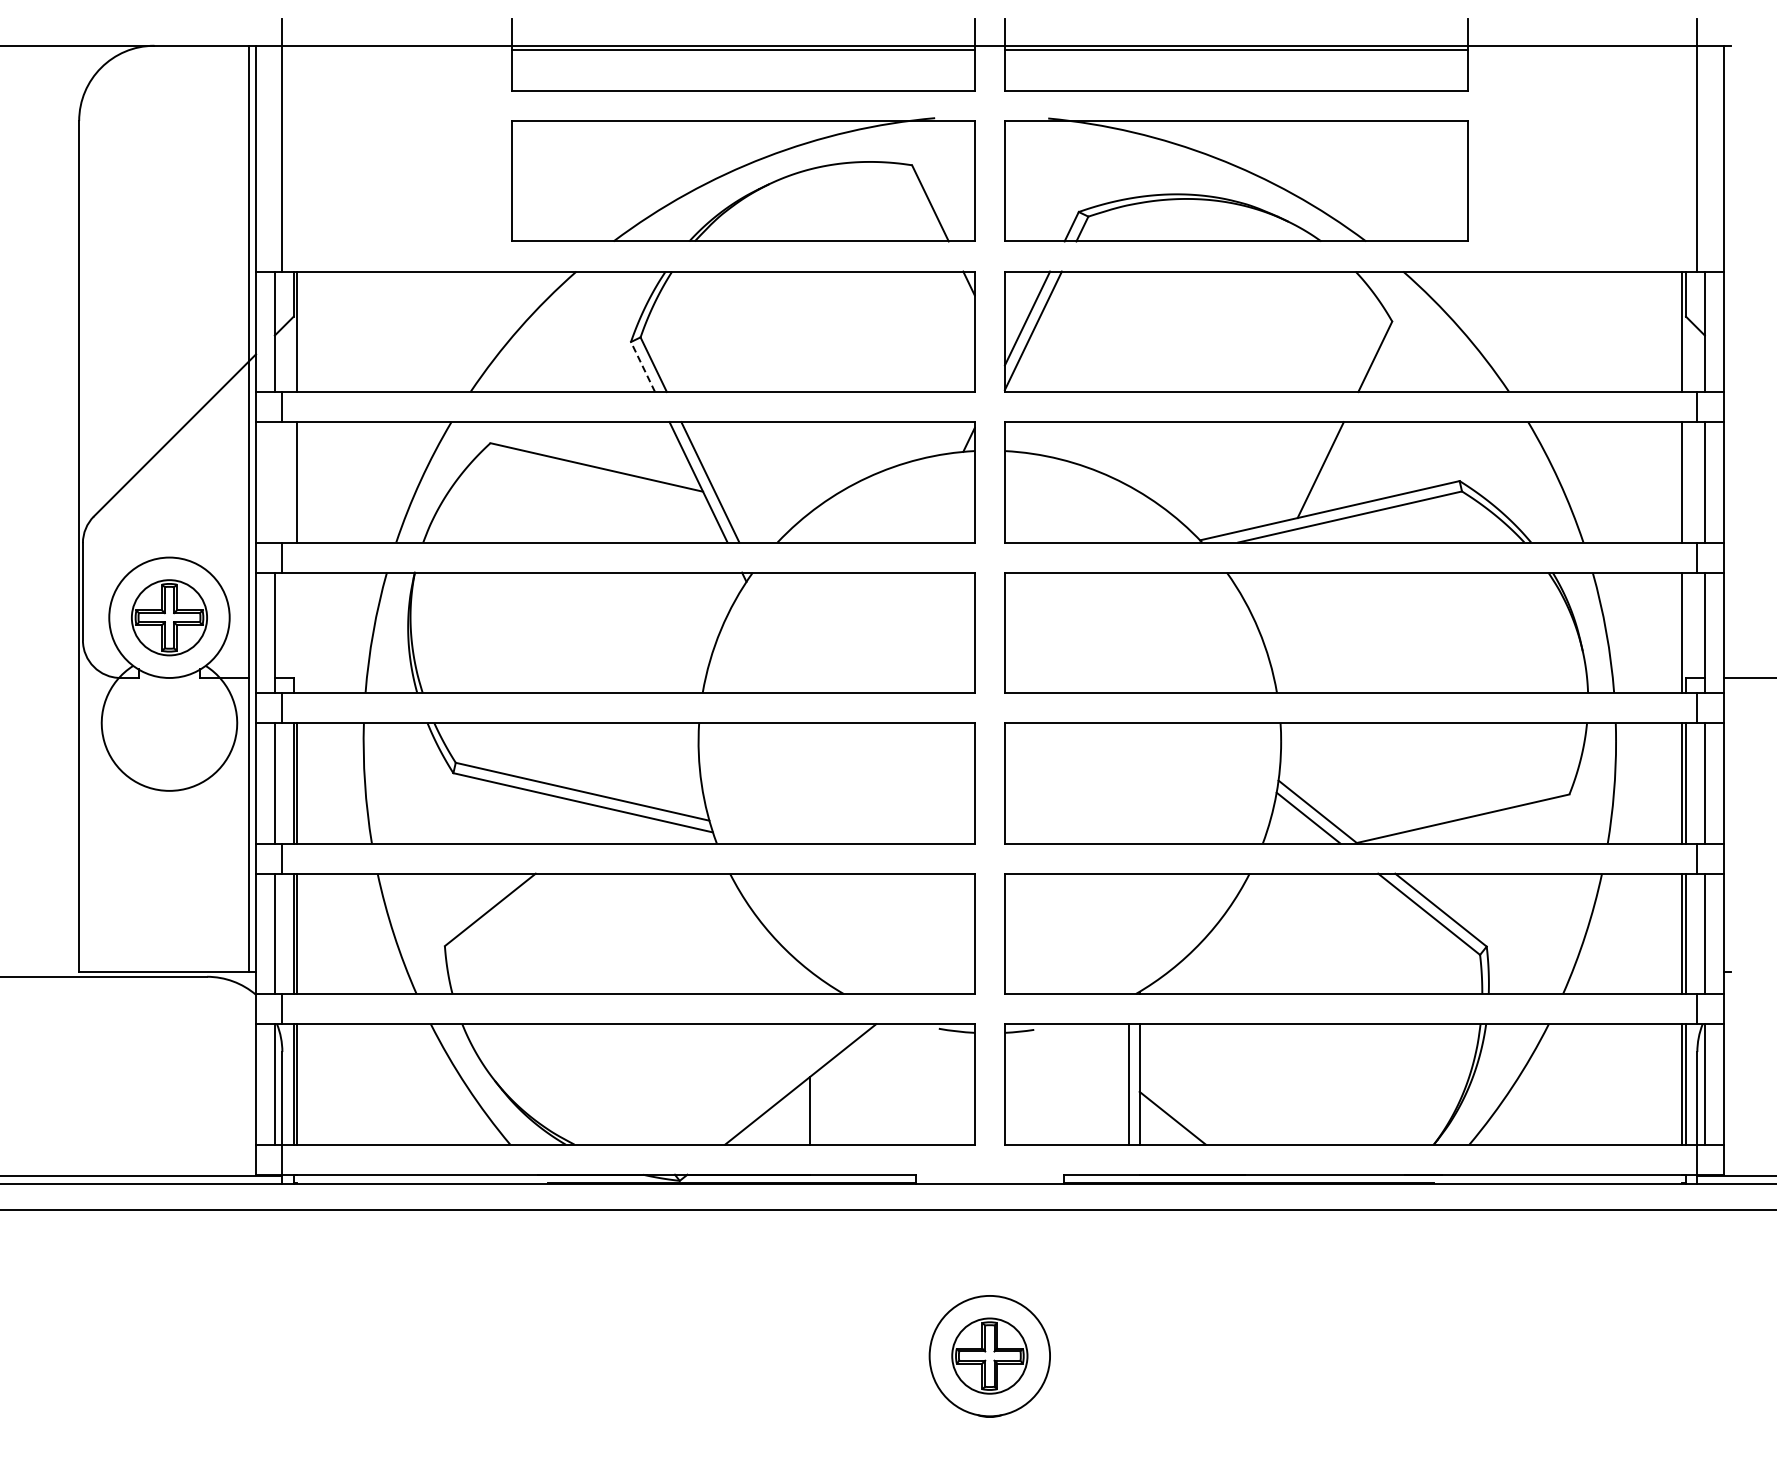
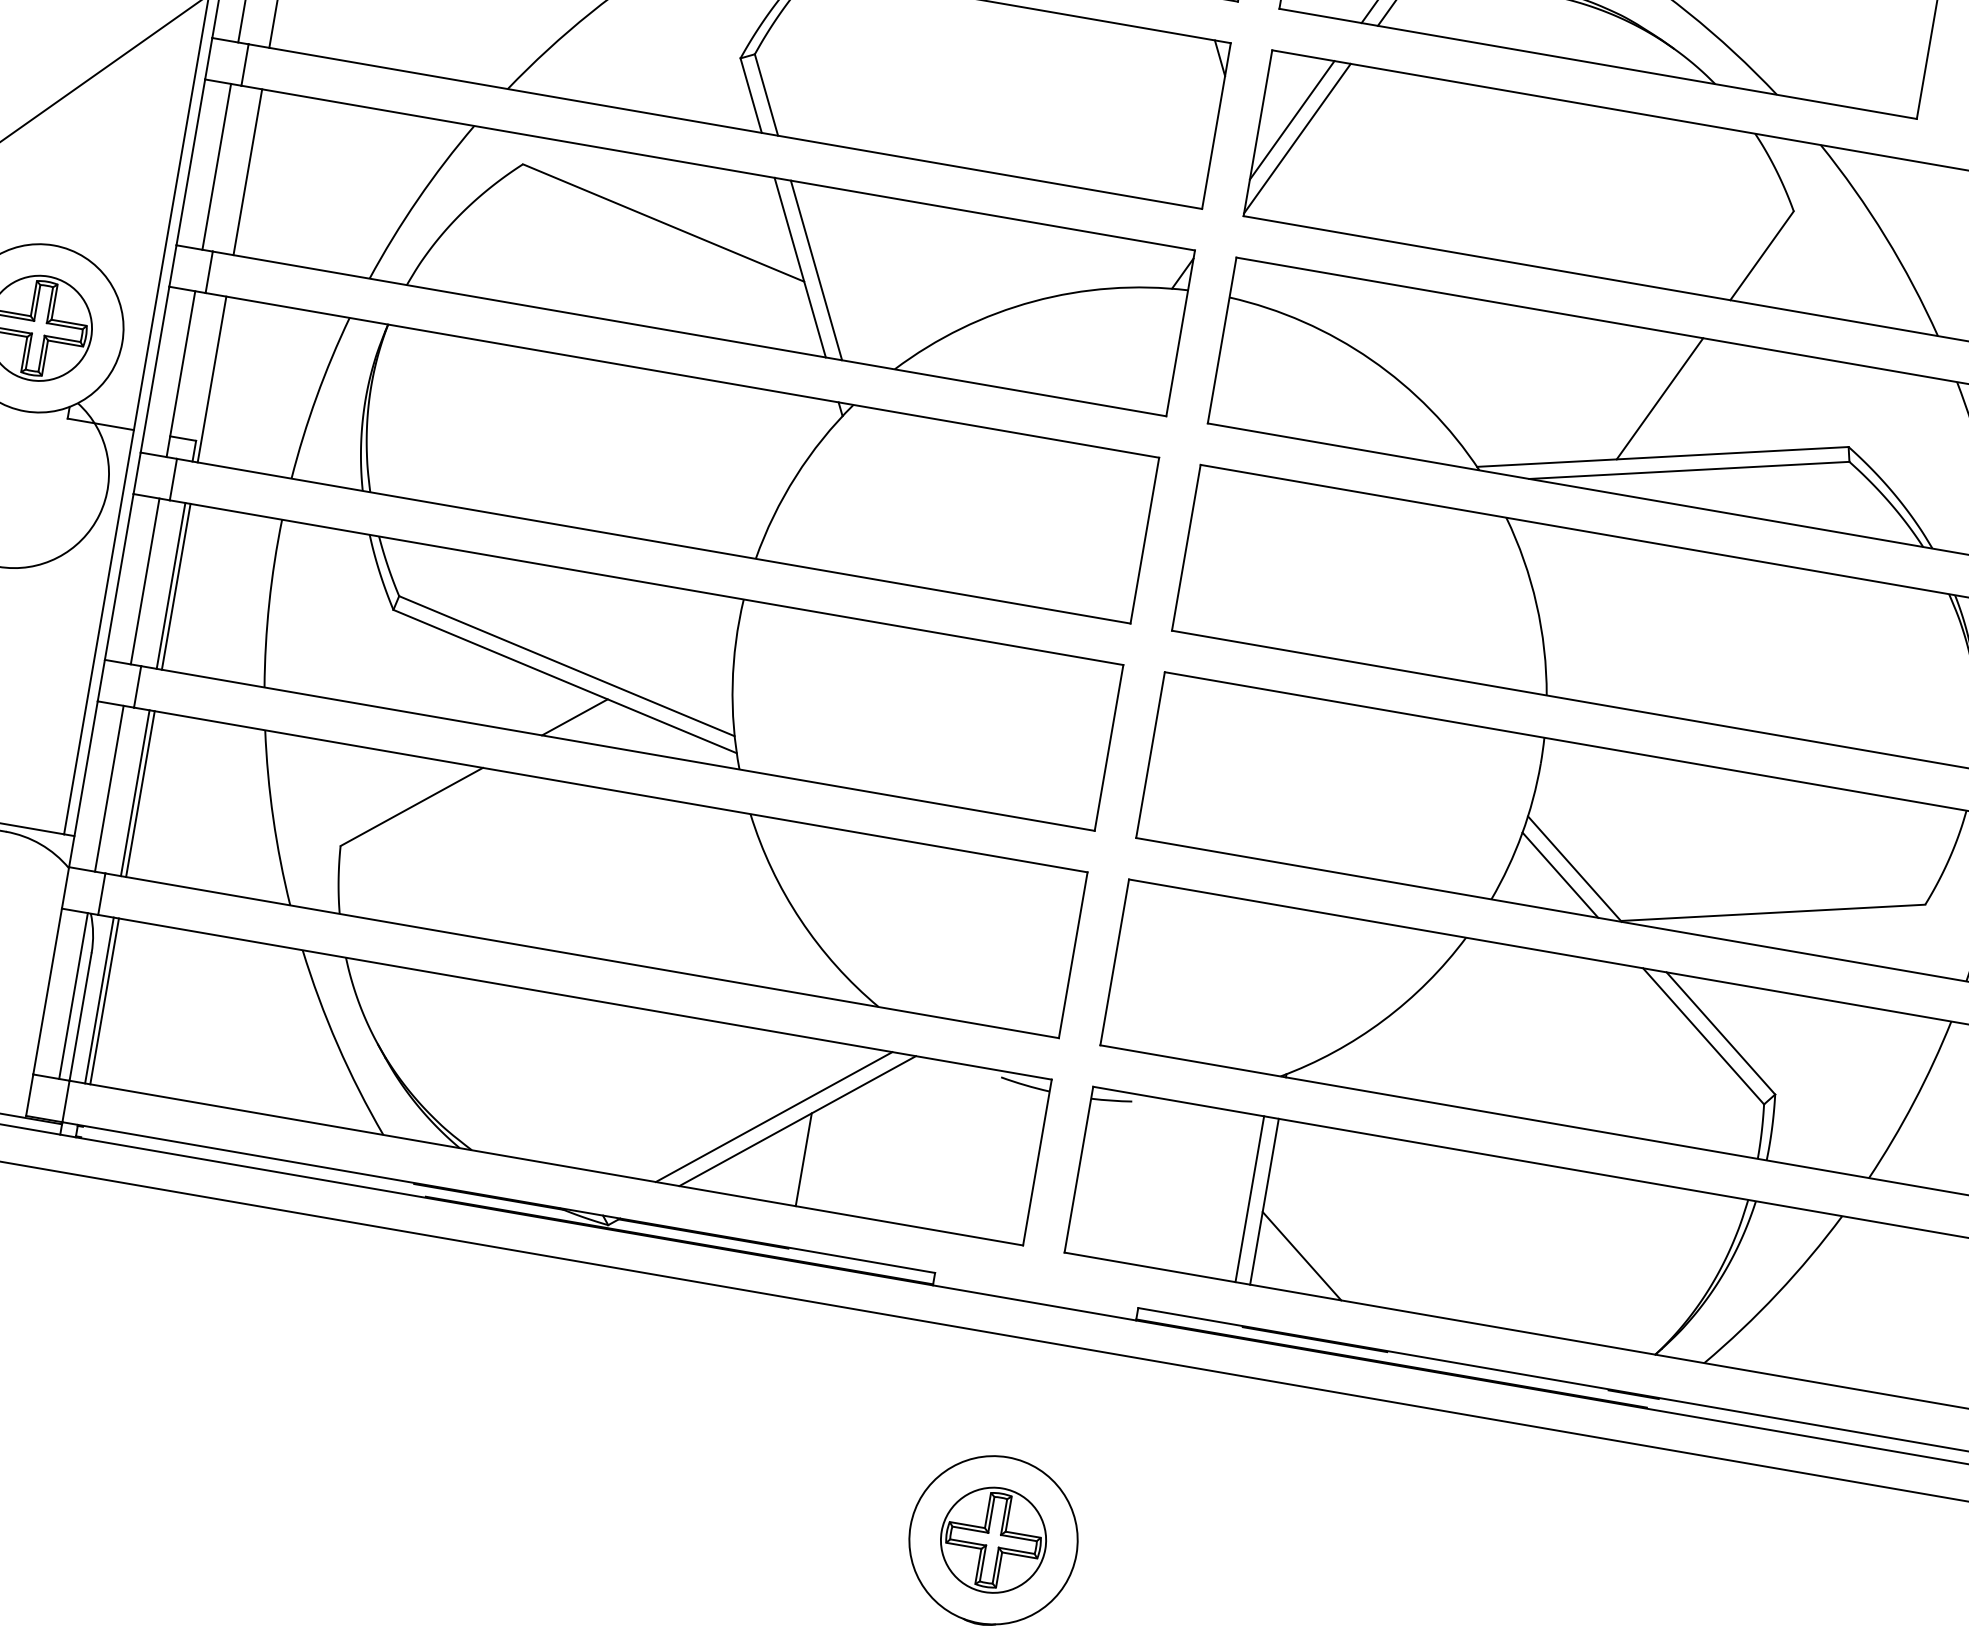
line: (643, 367) -> (751, 96), dashed -> solid
line: (274, 482) -> (216, 167), added
line: (297, 632) -> (212, 379), added
line: (594, 826) -> (575, 716), added
line: (783, 1084) -> (773, 1117), added

